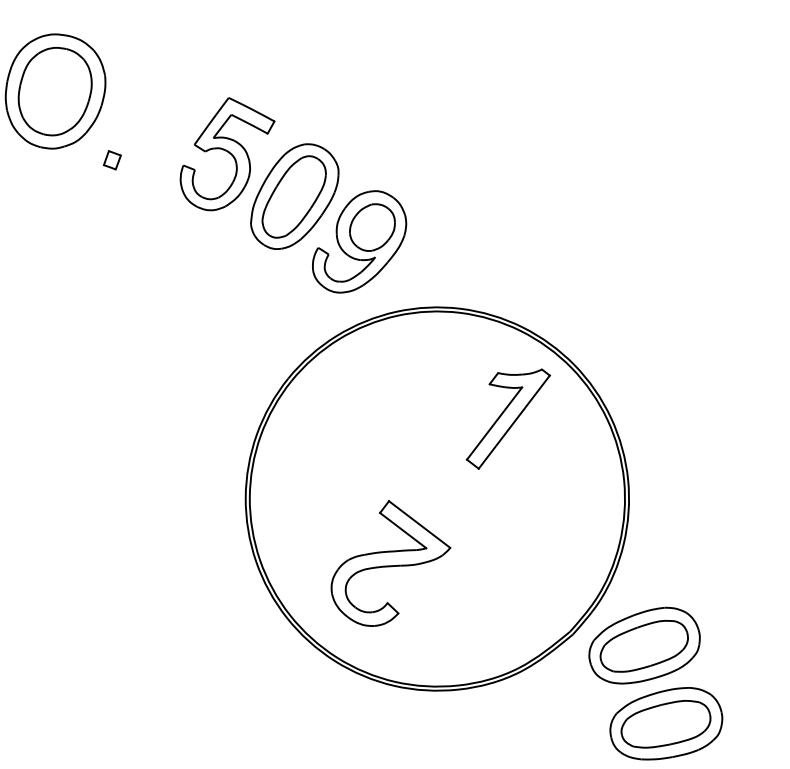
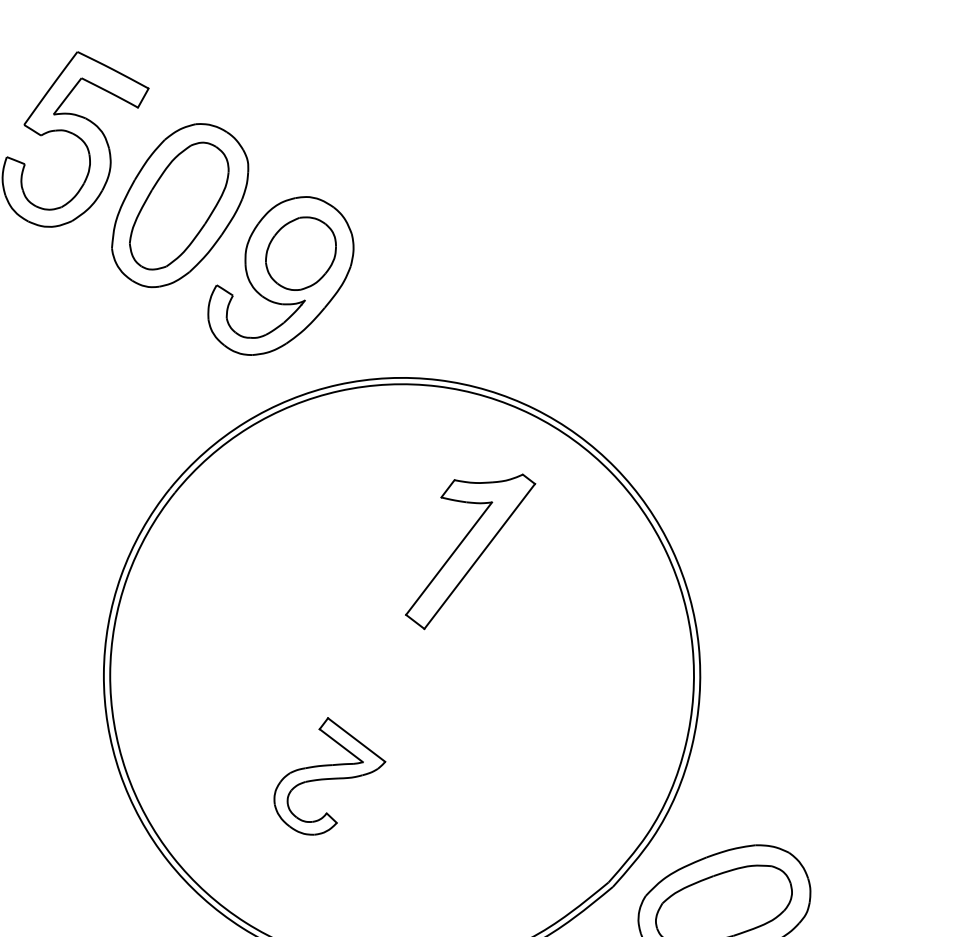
part: (507, 418) -> (469, 550), moved
part: (390, 563) -> (329, 776), size x0.6

